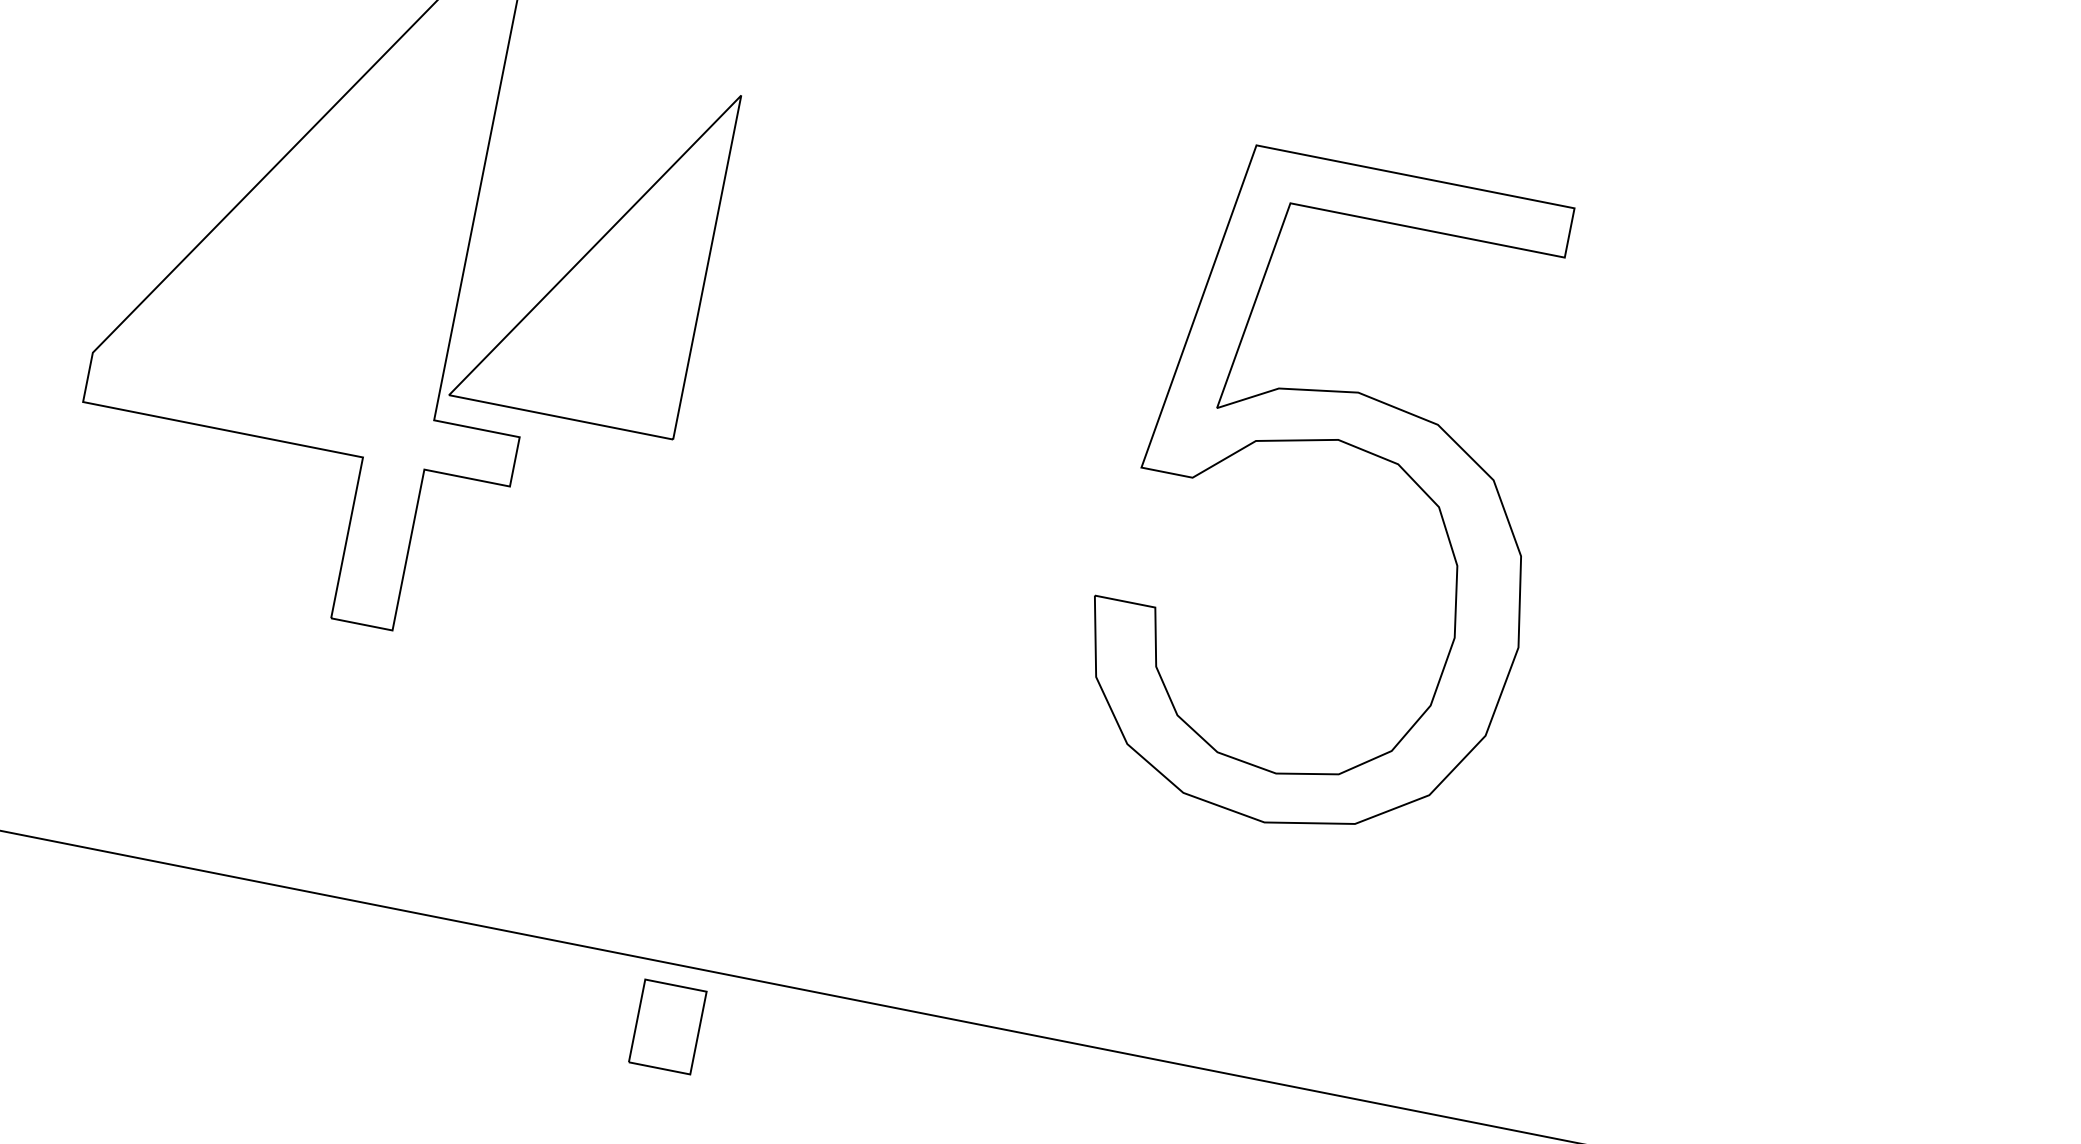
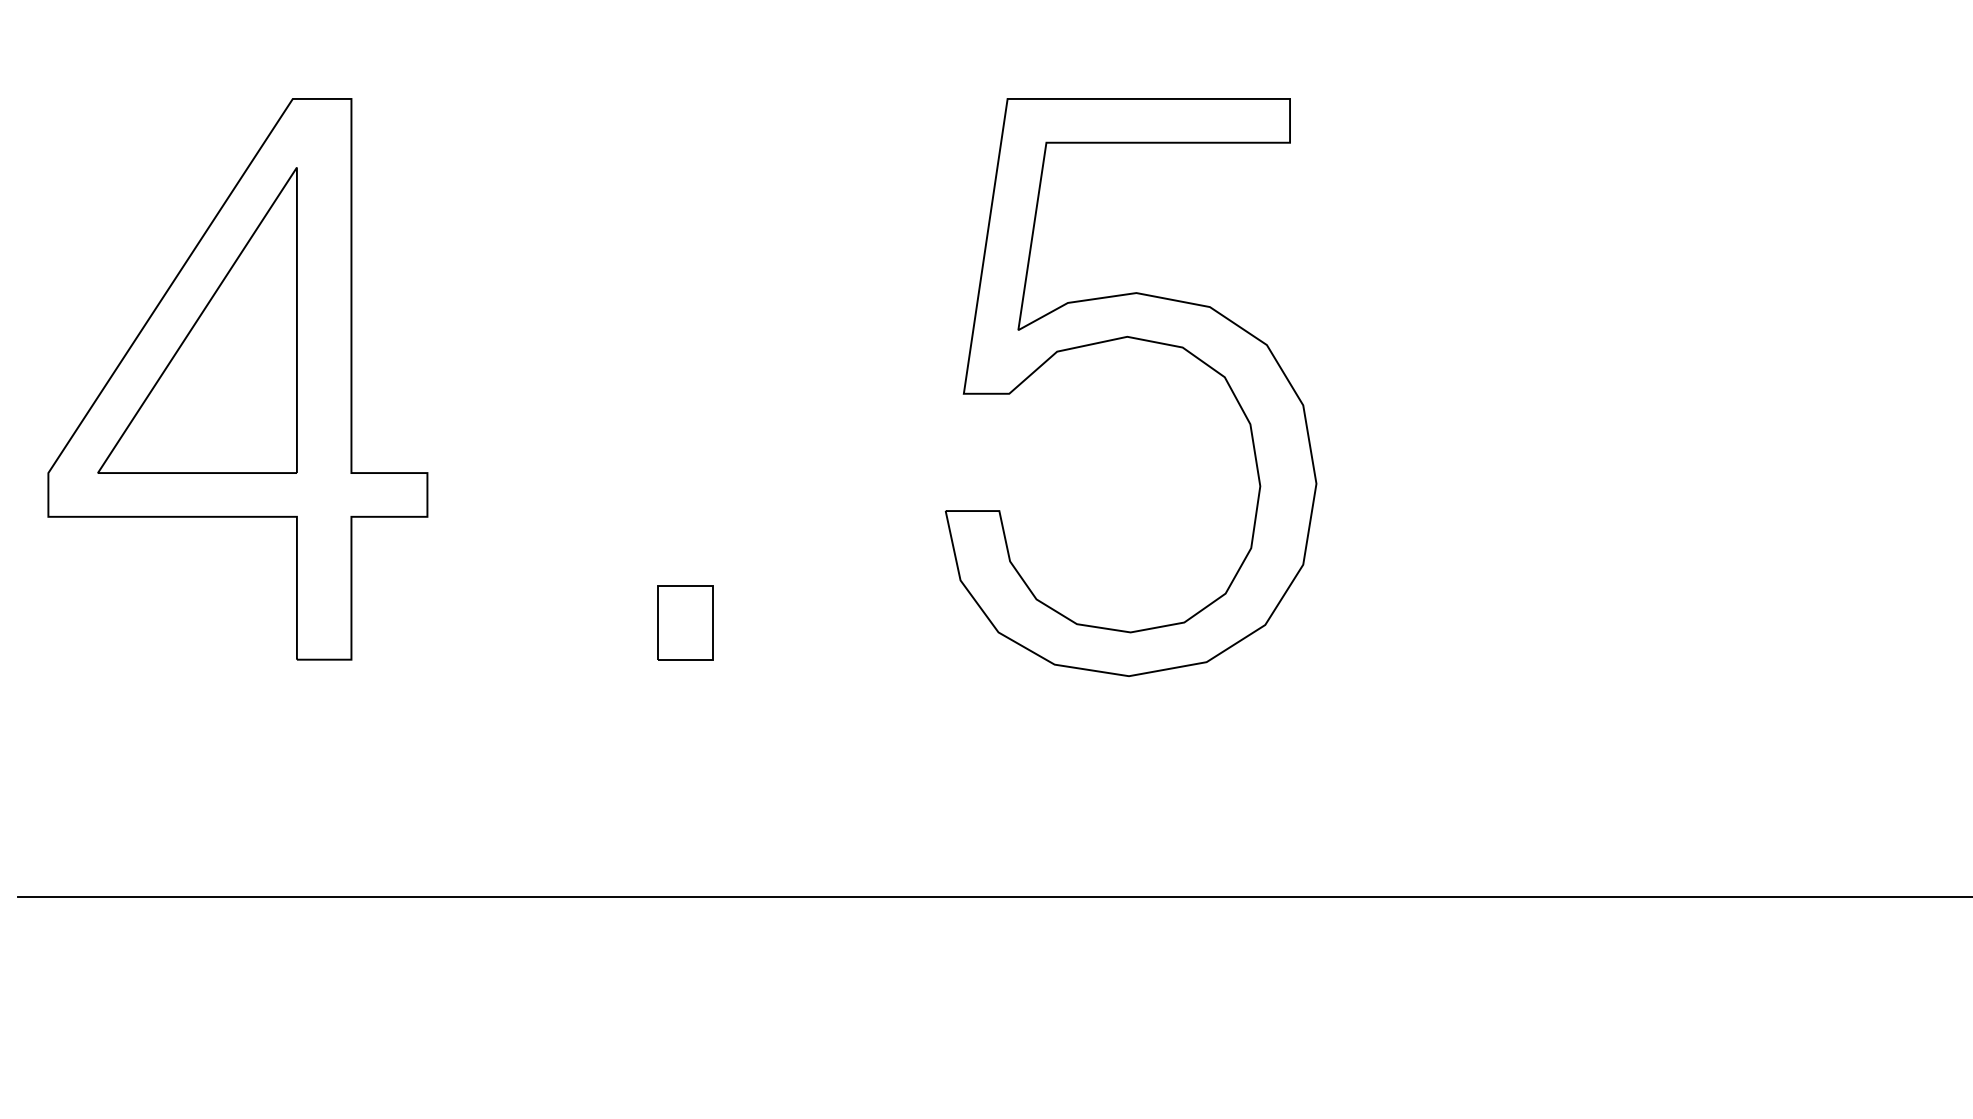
part: (595, 245) -> (197, 320), moved
part: (667, 1026) -> (685, 622), moved

